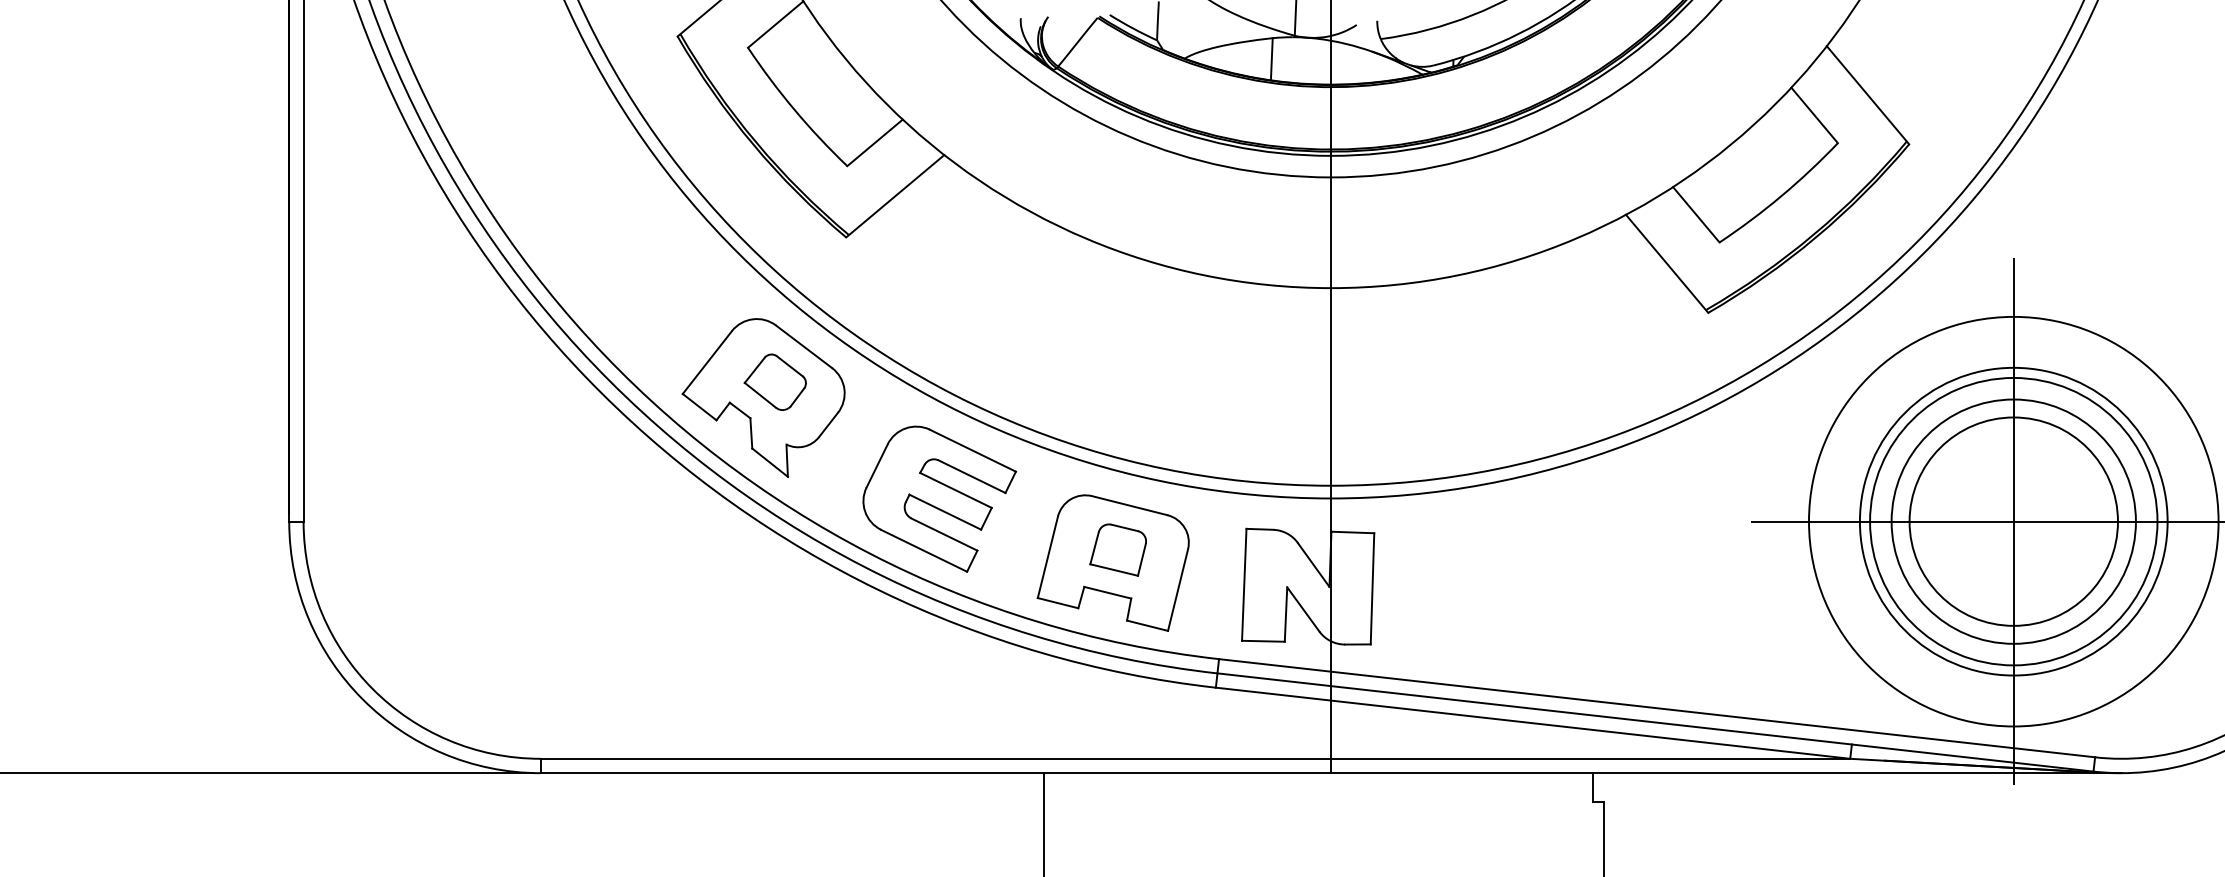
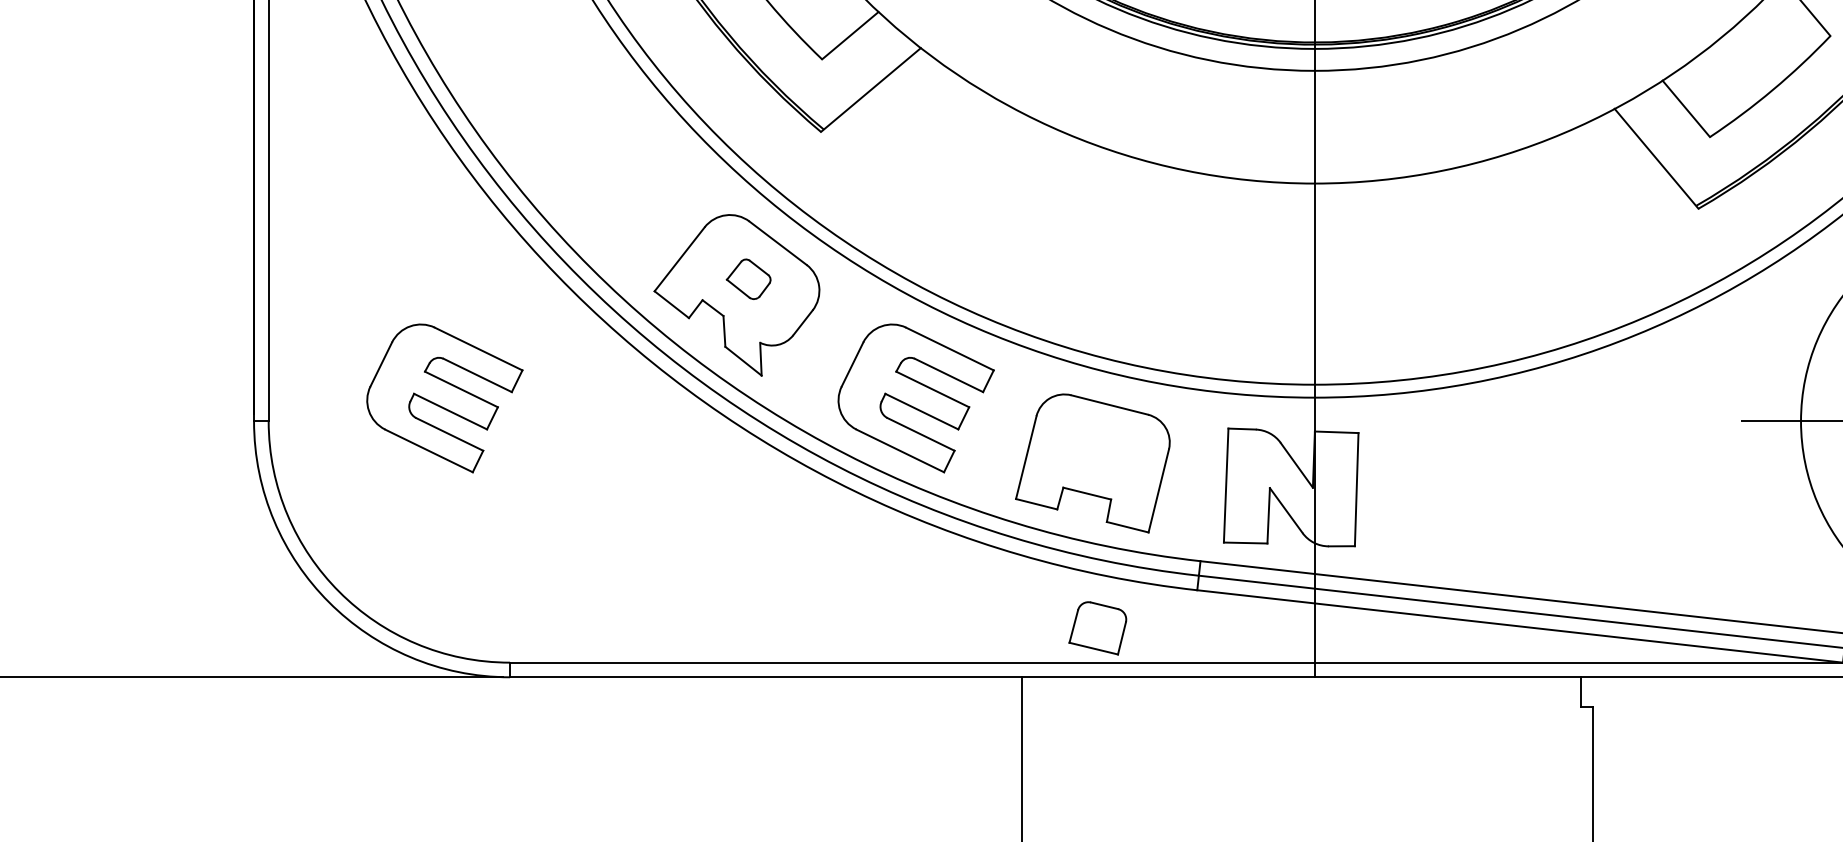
part: (774, 381) -> (748, 278), size x0.7
part: (476, 498) -> (444, 397), added
part: (1117, 549) -> (1097, 627), moved

